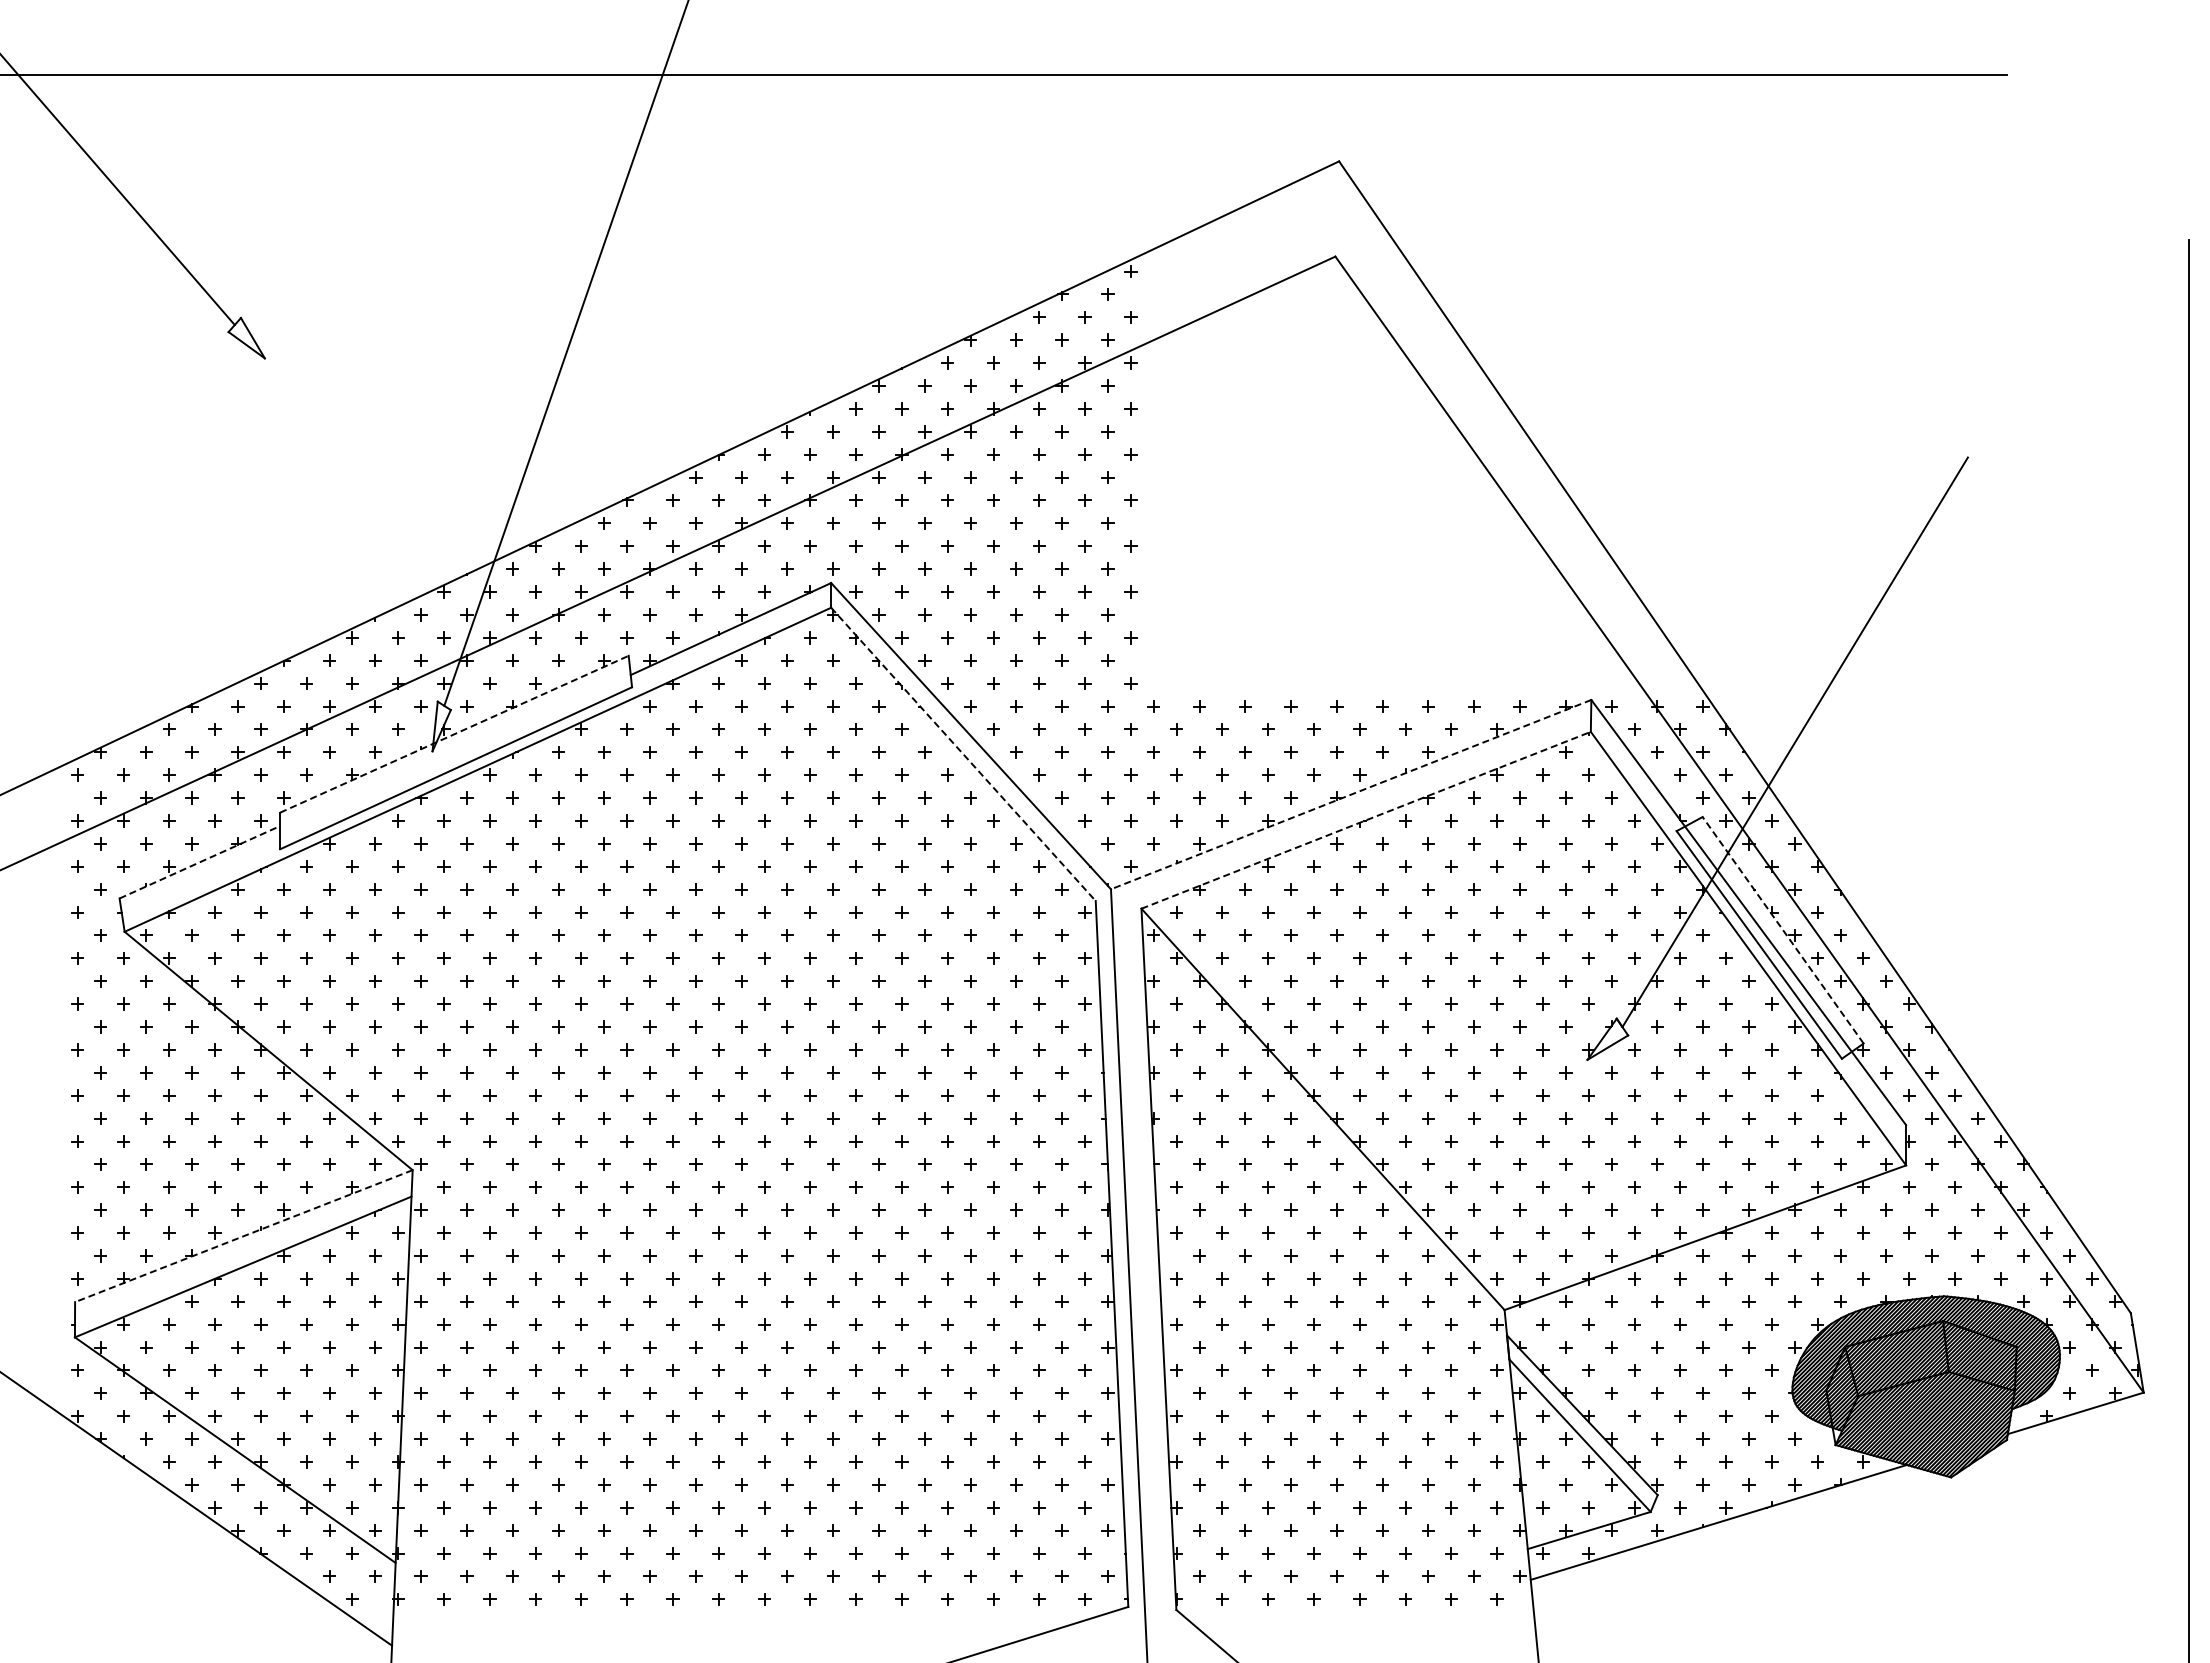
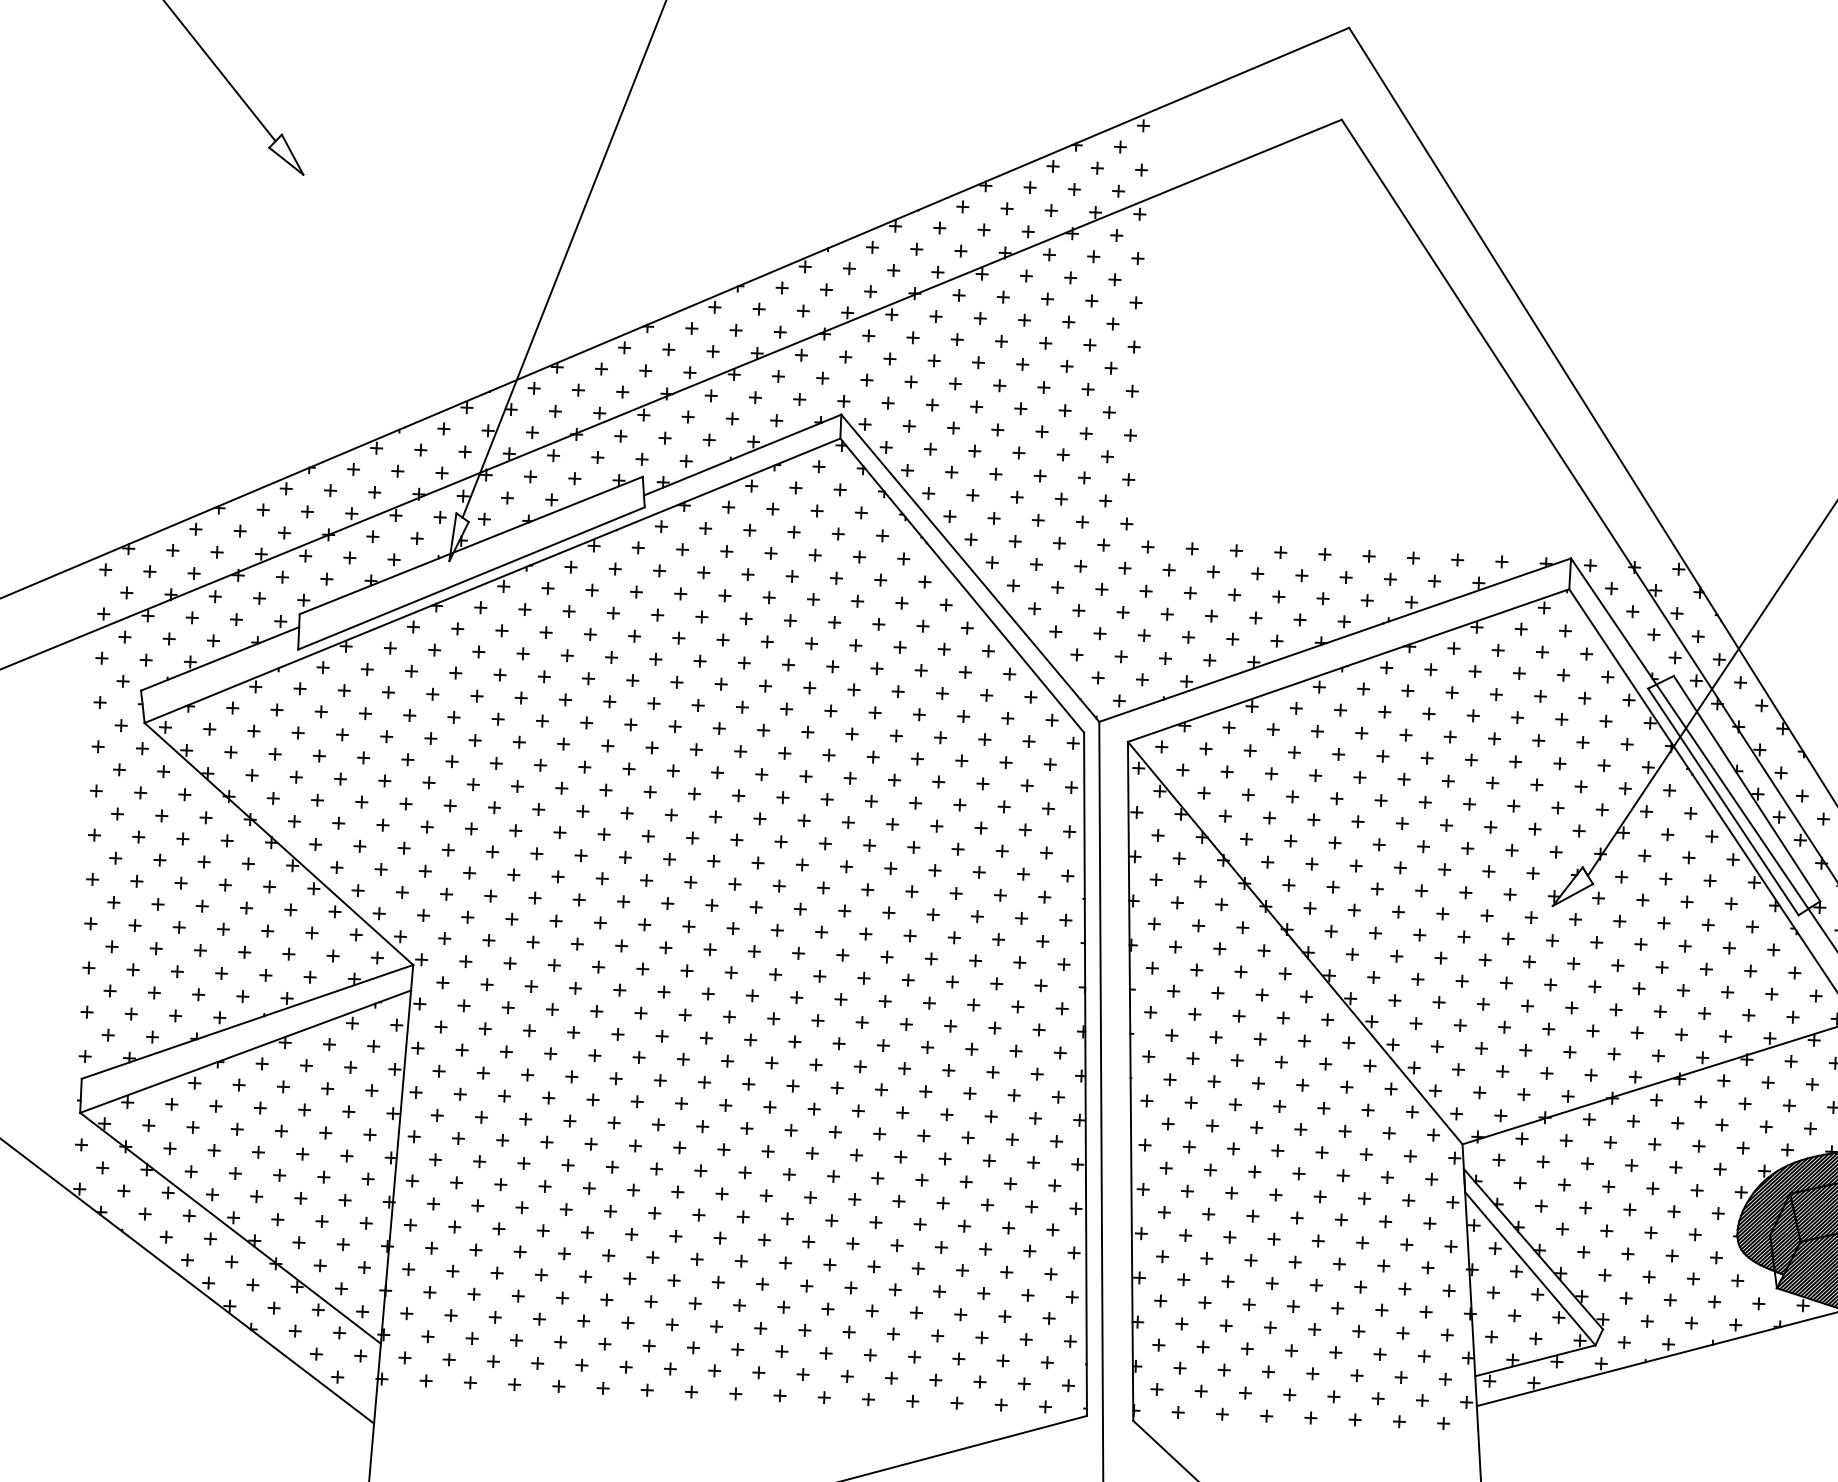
line: (454, 734) -> (471, 545), dashed -> solid
line: (963, 754) -> (962, 585), dashed -> solid
line: (1350, 794) -> (1334, 640), dashed -> solid
line: (1366, 820) -> (1348, 665), dashed -> solid
line: (200, 862) -> (220, 659), dashed -> solid
line: (1783, 930) -> (1747, 788), dashed -> solid
line: (243, 1236) -> (247, 1022), dashed -> solid

